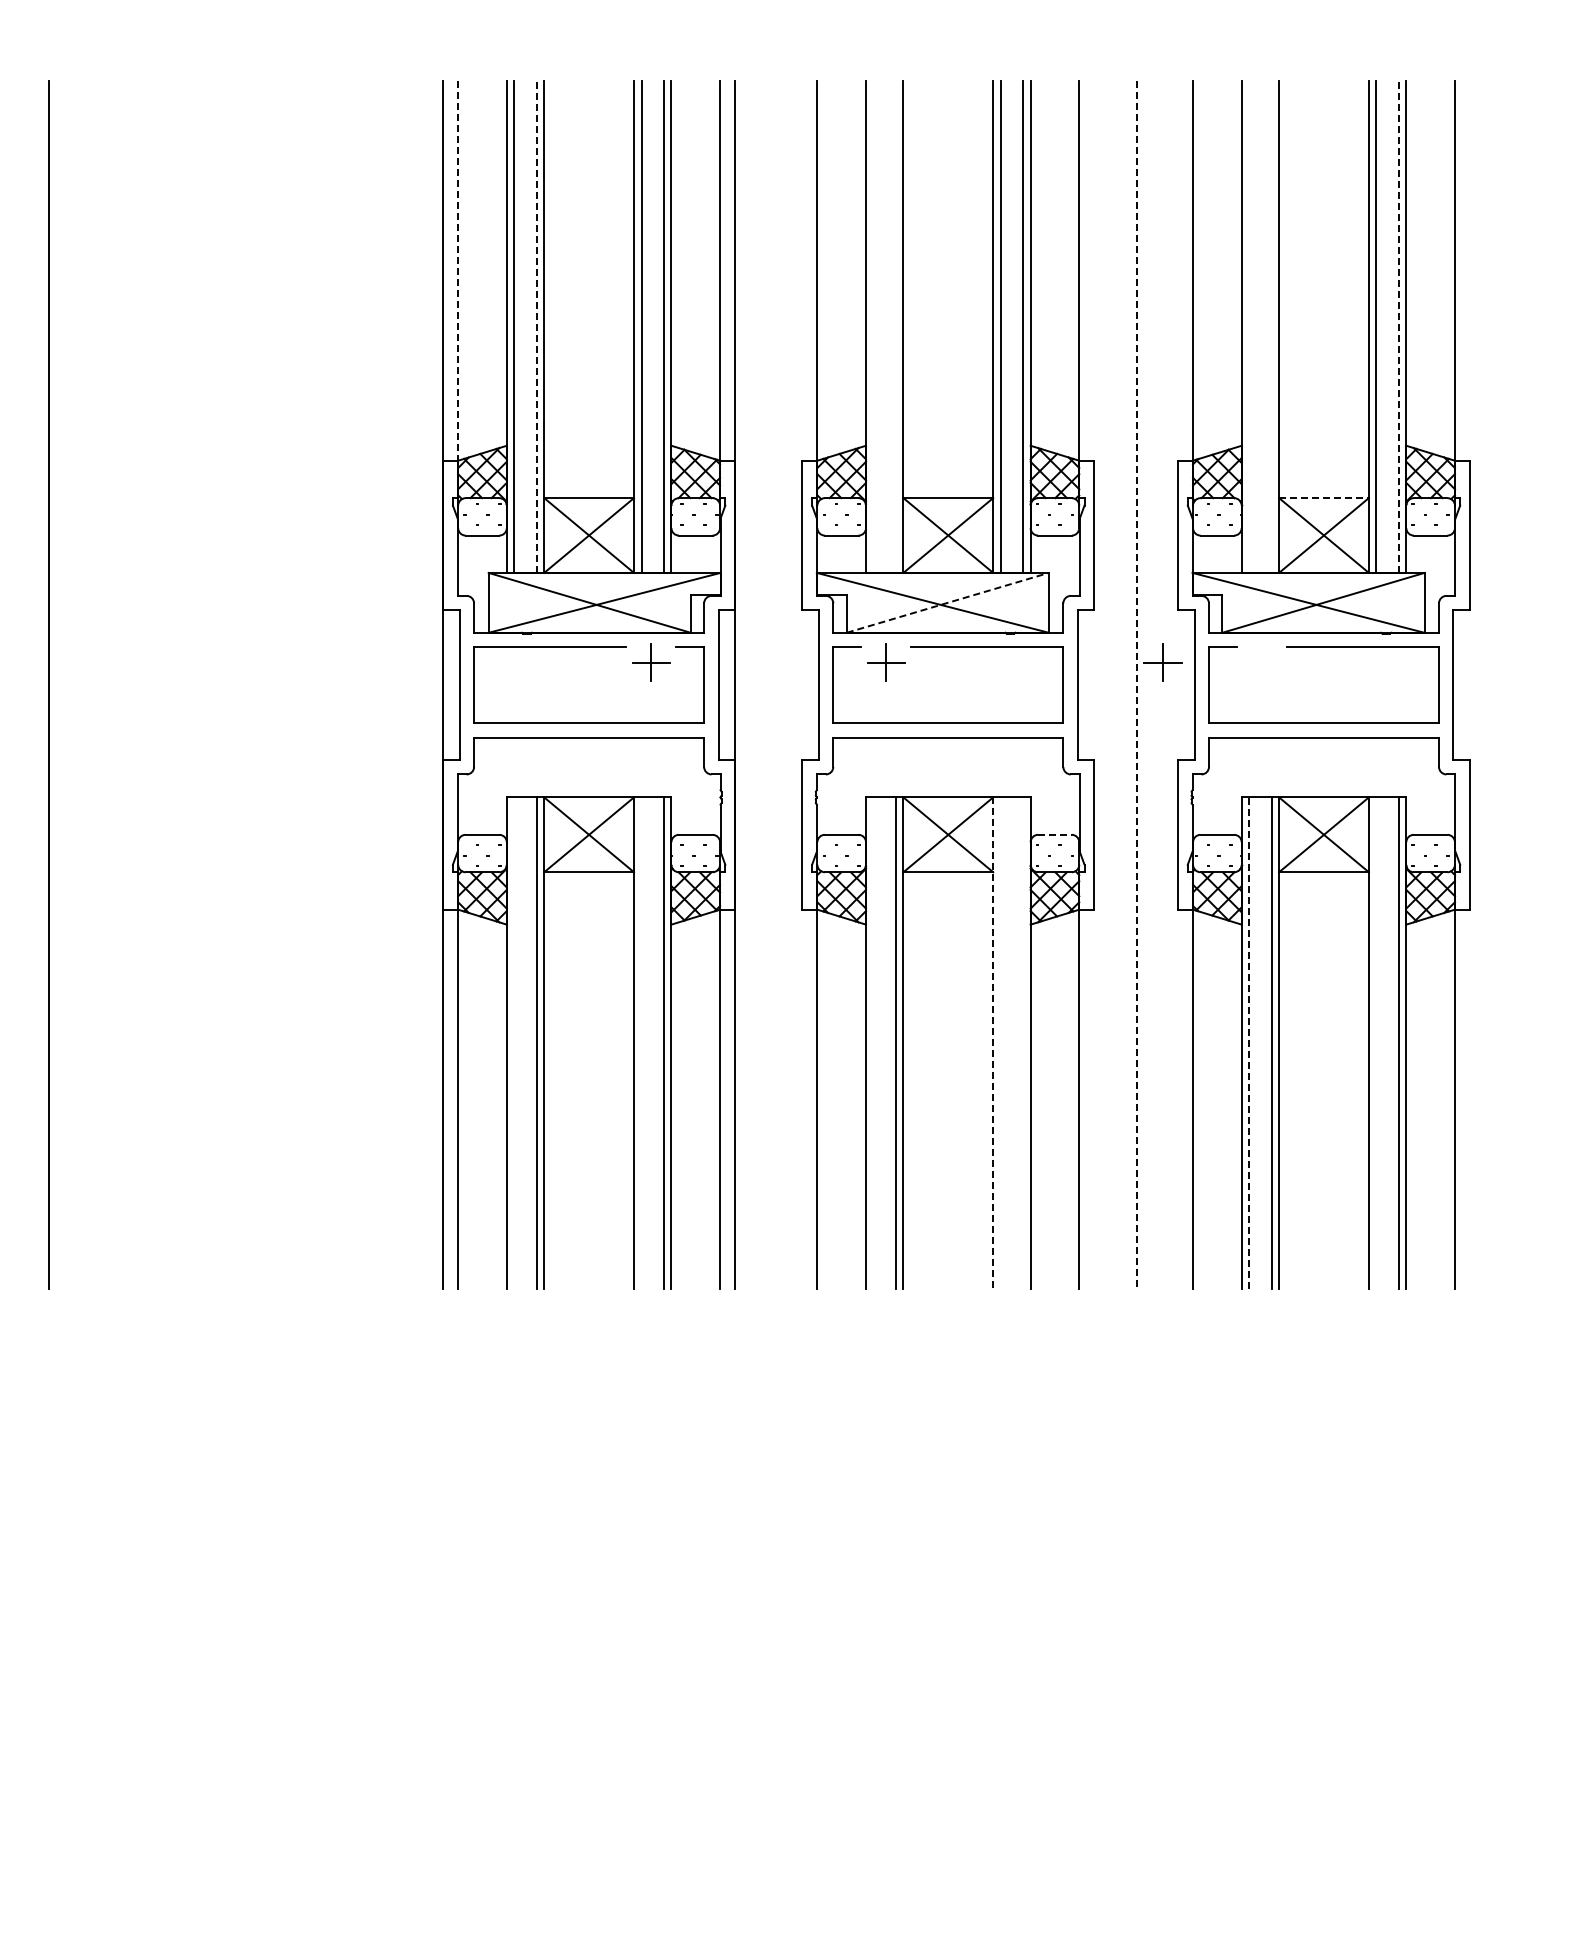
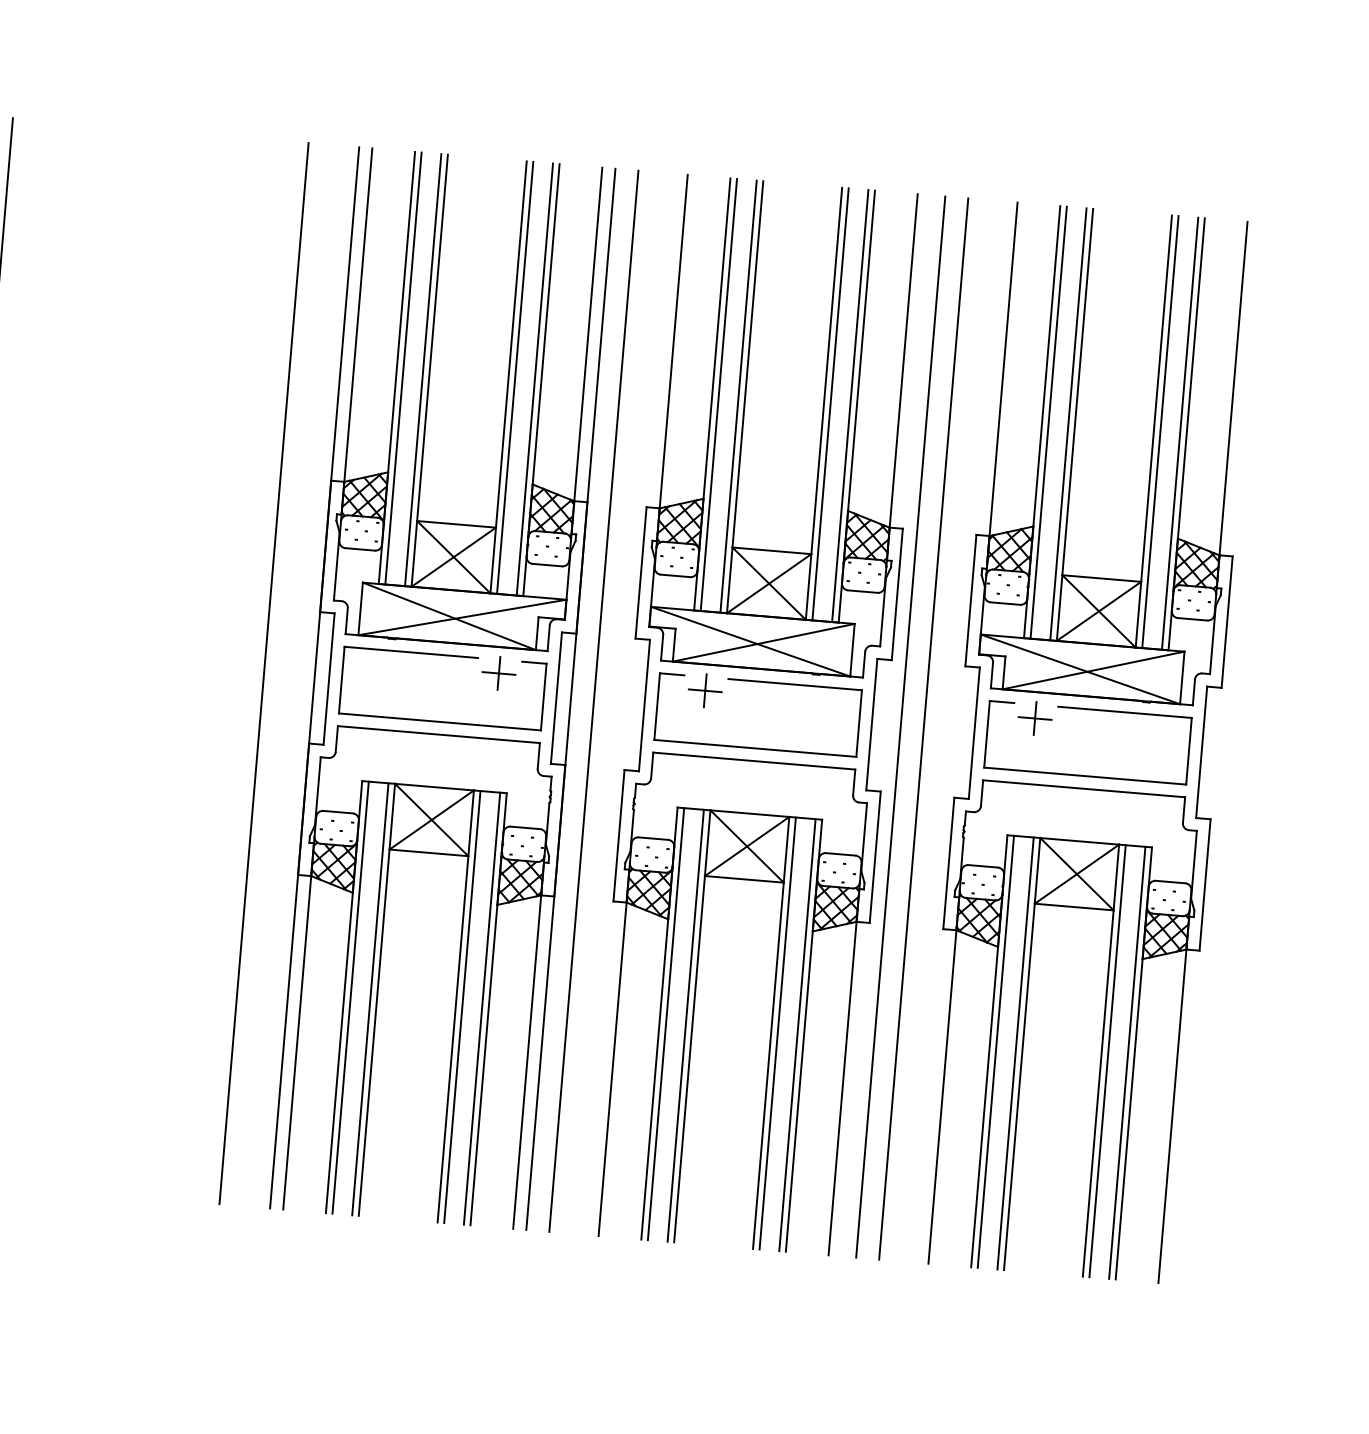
line: (458, 272) -> (358, 316), dashed -> solid
line: (536, 326) -> (423, 369), dashed -> solid
line: (873, 326) -> (718, 394), added
line: (895, 326) -> (738, 396), added
line: (1249, 326) -> (1049, 422), added
line: (1271, 326) -> (1068, 424), added
line: (1398, 326) -> (1179, 433), dashed -> solid
line: (1324, 498) -> (1102, 578), dashed -> solid
line: (948, 602) -> (764, 642), dashed -> solid
part: (1162, 662) -> (1034, 718), moved
line: (385, 684) -> (264, 673), added
line: (761, 684) -> (594, 700), added
line: (1110, 684) -> (900, 726), added
line: (1136, 685) -> (923, 729), dashed -> solid
line: (1054, 834) -> (840, 854), dashed -> solid
line: (1249, 1042) -> (996, 1051), dashed -> solid
line: (514, 1043) -> (350, 997), added
line: (641, 1043) -> (462, 1007), added
line: (873, 1043) -> (666, 1024), added
line: (993, 1043) -> (771, 1033), dashed -> solid
line: (1000, 1043) -> (777, 1033), added
line: (1023, 1043) -> (797, 1035), added
line: (1376, 1043) -> (1107, 1061), added

